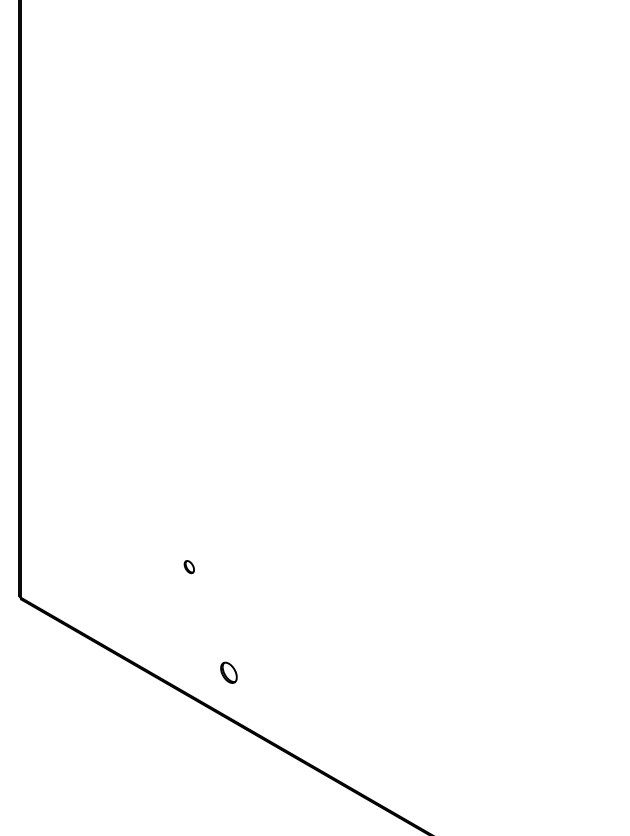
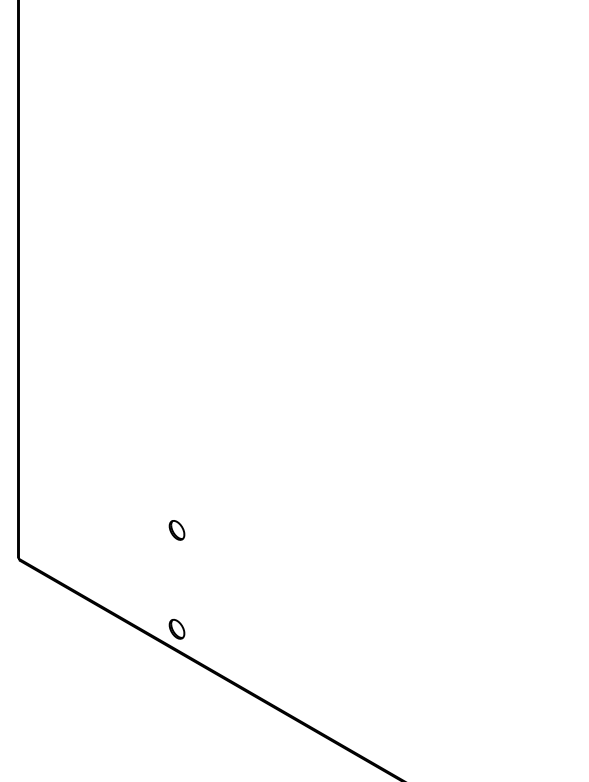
part: (188, 567) -> (176, 530), size x1.67
part: (228, 673) -> (176, 629), moved

